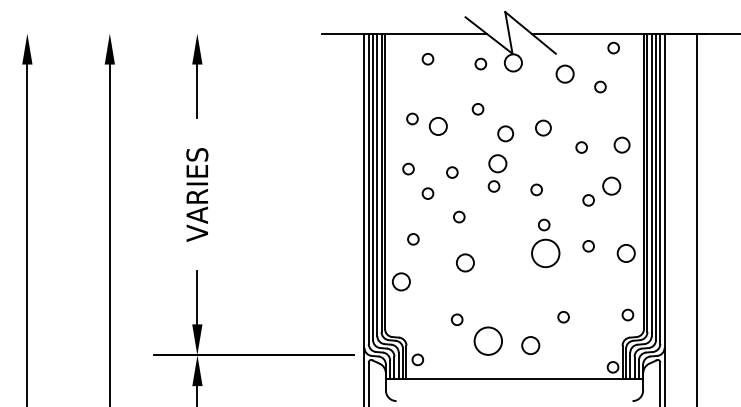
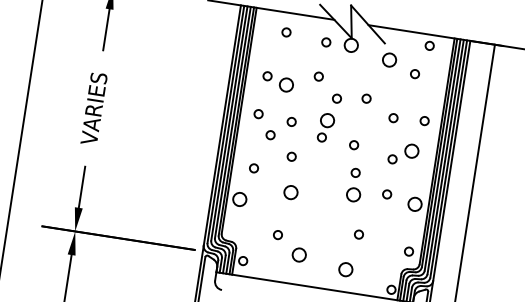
circle: (543, 127) -> (366, 98), size x0.71
circle: (505, 133) -> (336, 98), size x0.71
circle: (621, 144) -> (424, 120), size x0.71
circle: (545, 253) -> (353, 194), size x0.62
circle: (563, 317) -> (358, 234), moved
circle: (488, 340) -> (299, 254), size x0.62
circle: (530, 345) -> (345, 269), moved

